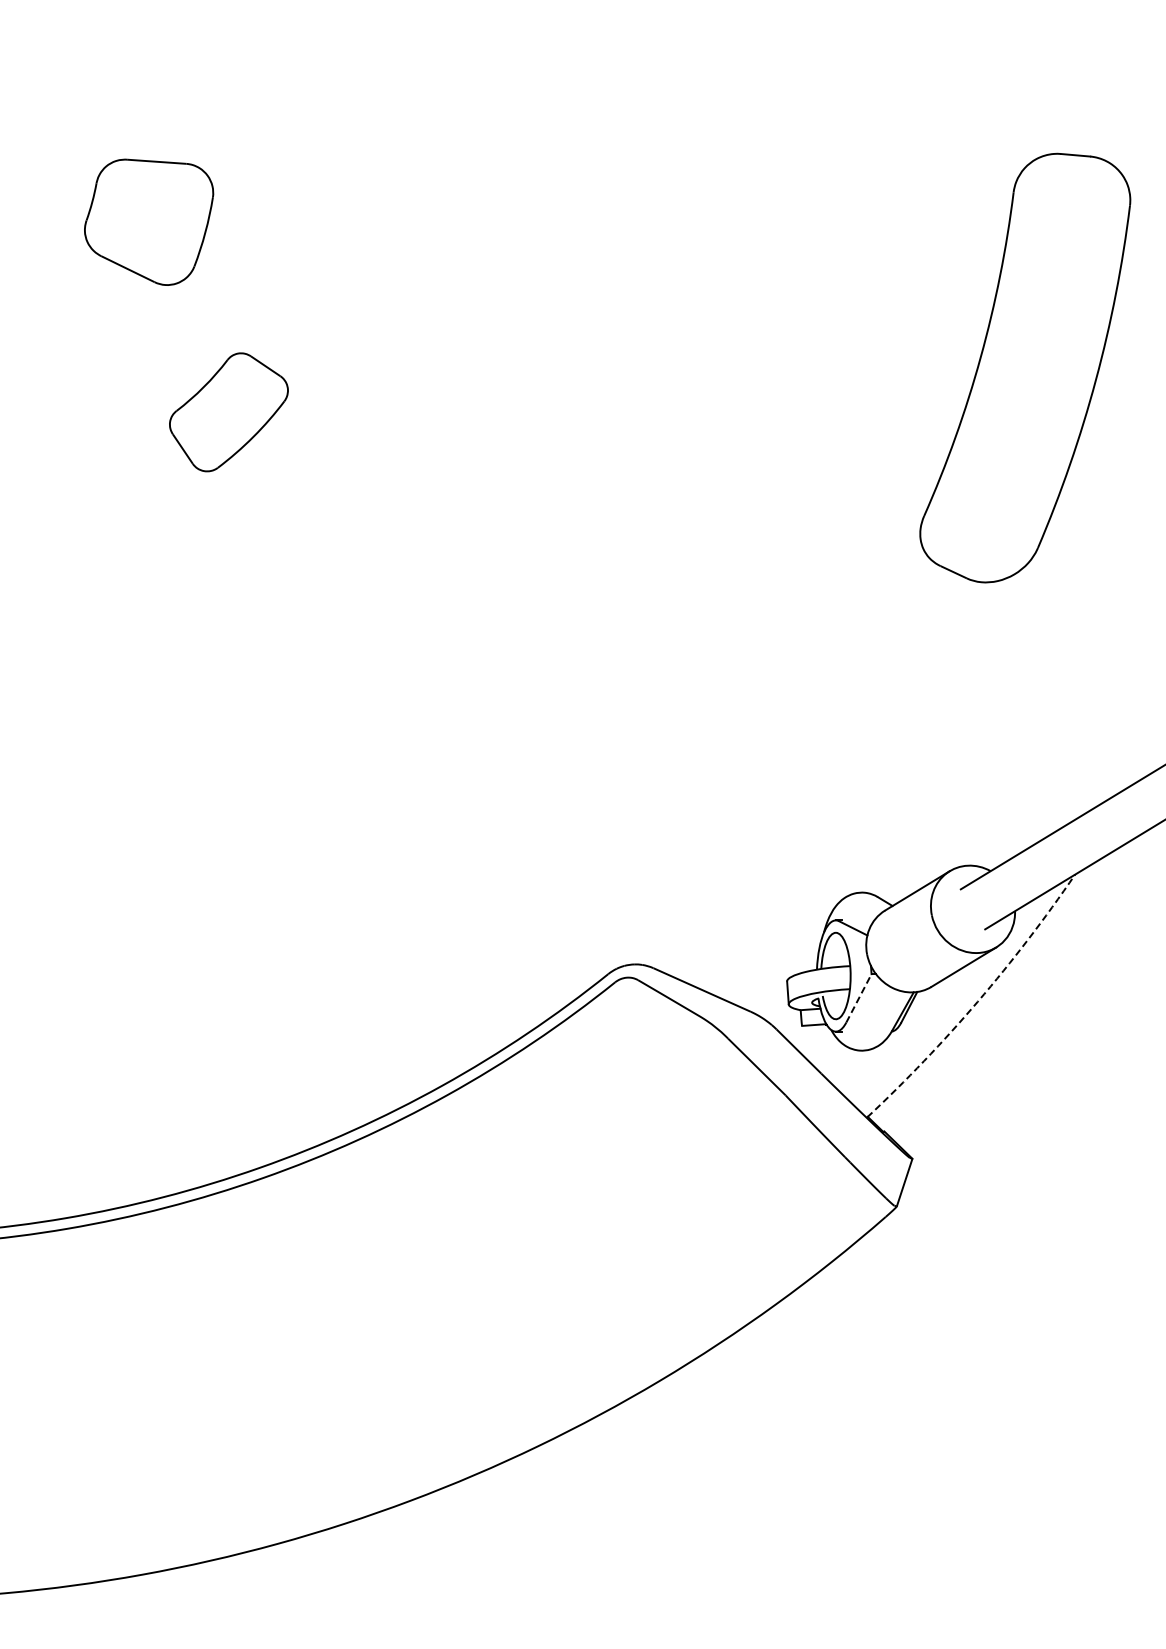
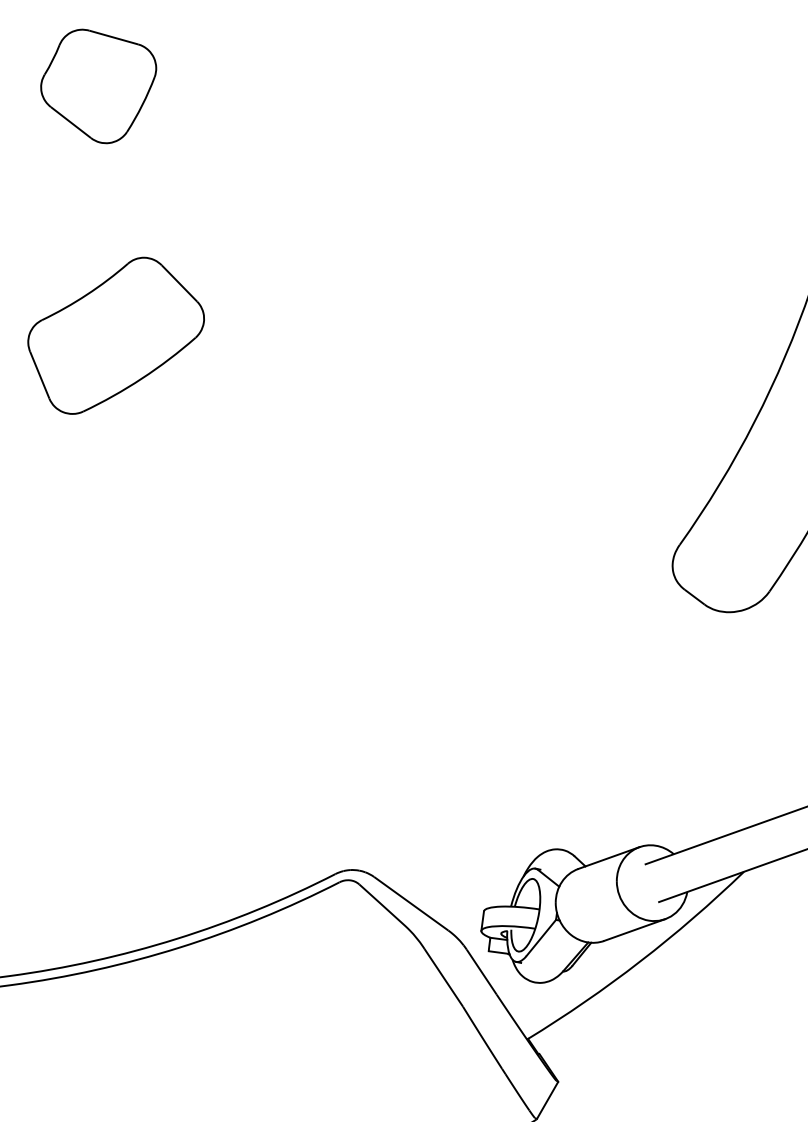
part: (149, 221) -> (97, 86), moved
part: (228, 412) -> (114, 337), size x1.67
line: (859, 997) -> (541, 937), dashed -> solid
arc: (977, 1001) -> (640, 961), dashed -> solid

